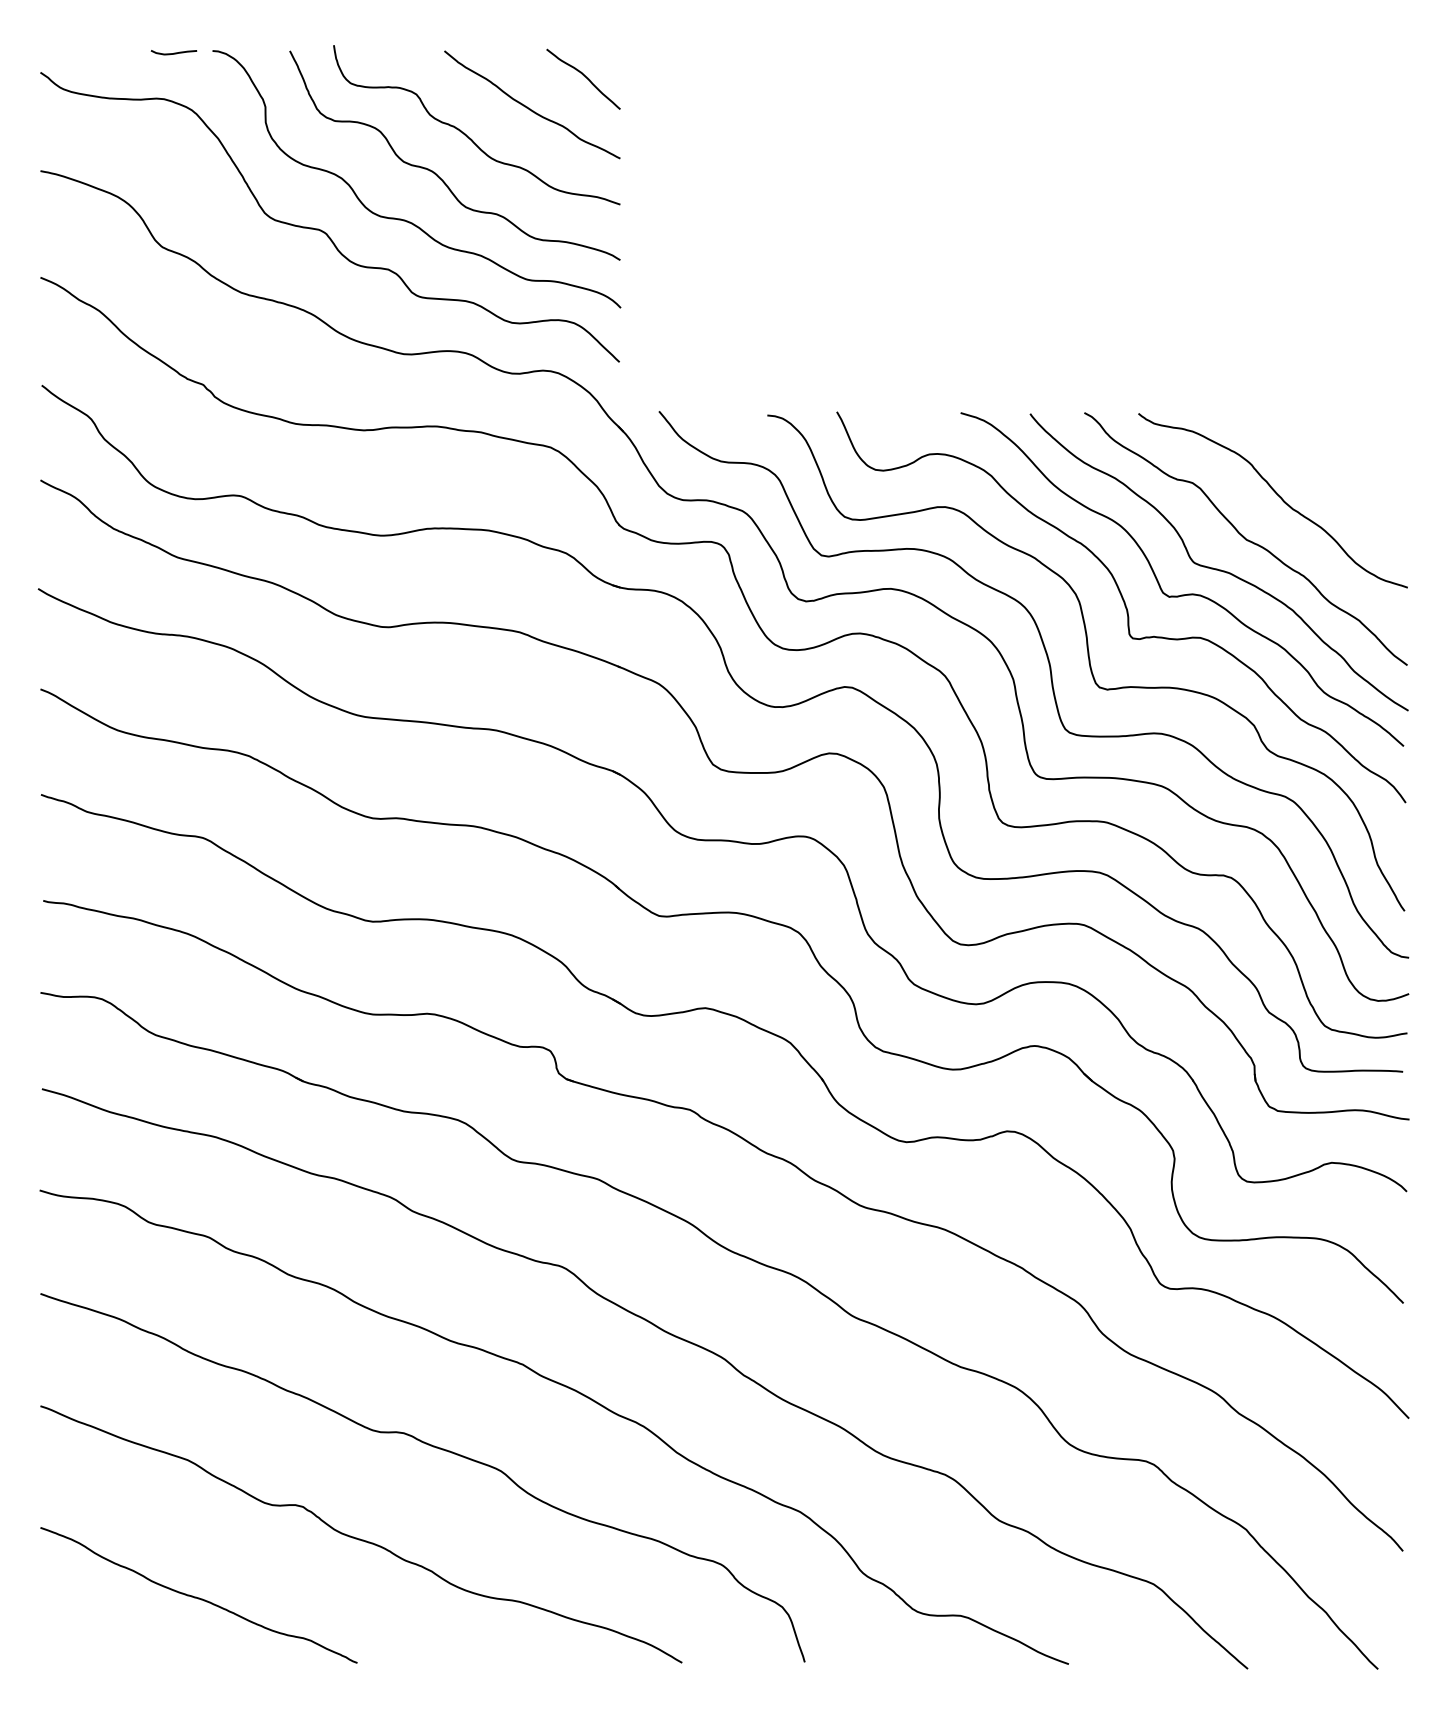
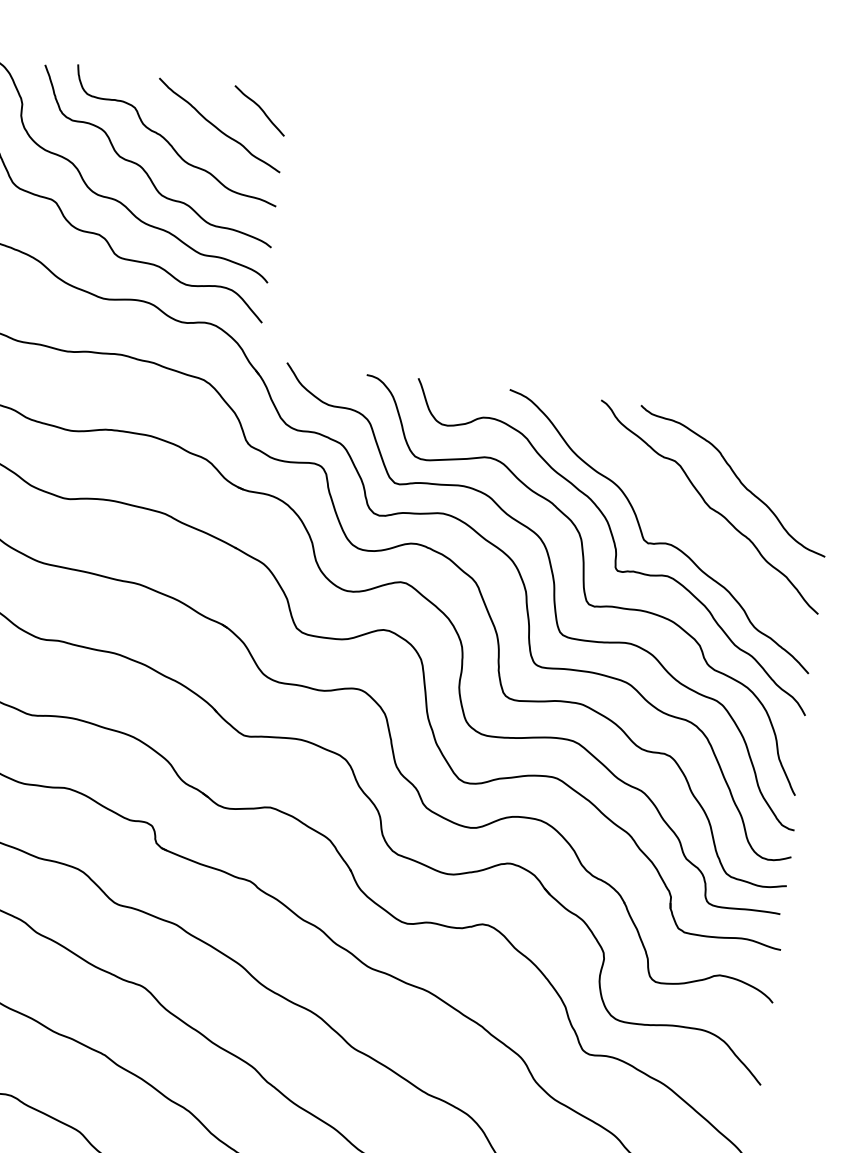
curve: (1217, 568) -> (686, 526), removed

